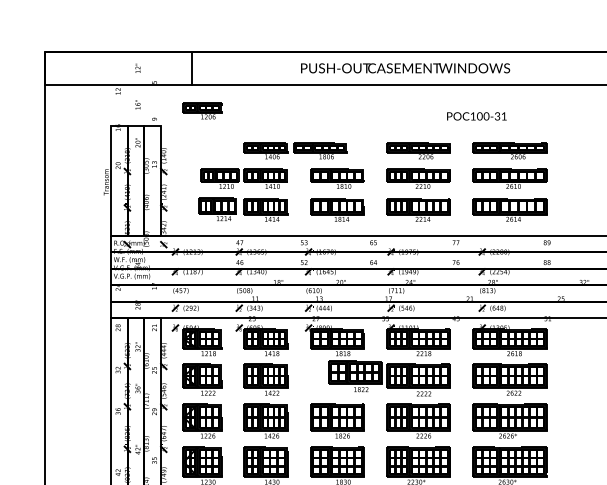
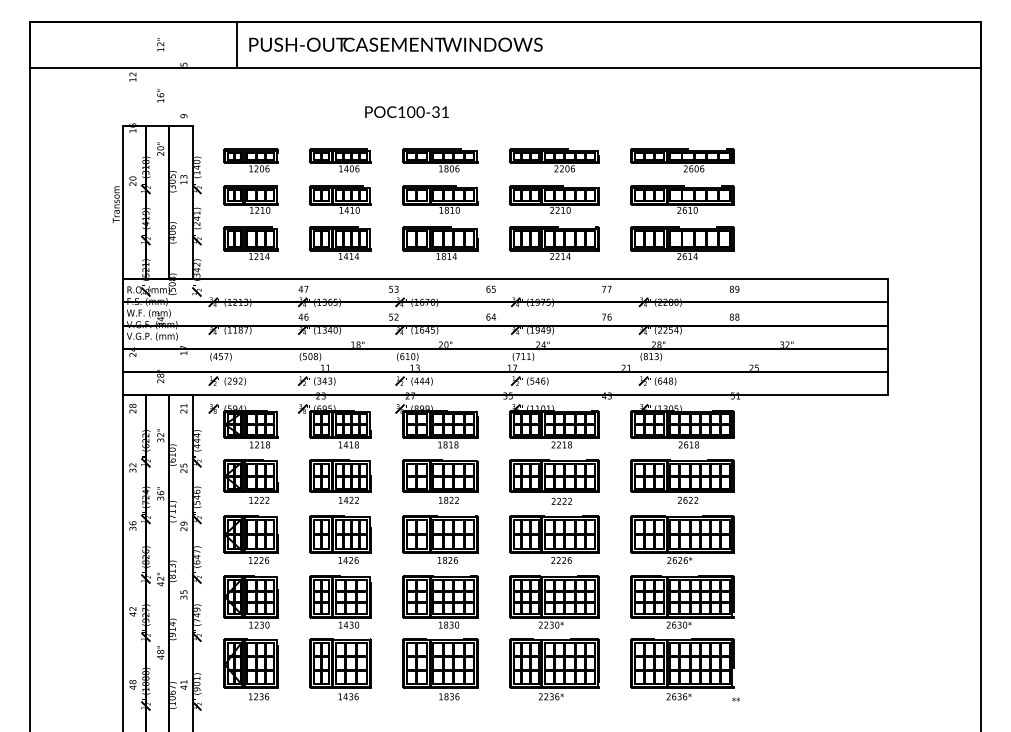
text: (405, 68) -> (395, 44), moved
part: (201, 110) -> (250, 160), moved
text: (476, 115) -> (406, 111), moved
part: (320, 150) -> (440, 160), moved
part: (219, 178) -> (250, 199), moved
part: (217, 208) -> (250, 242), moved
part: (355, 376) -> (440, 481), moved

